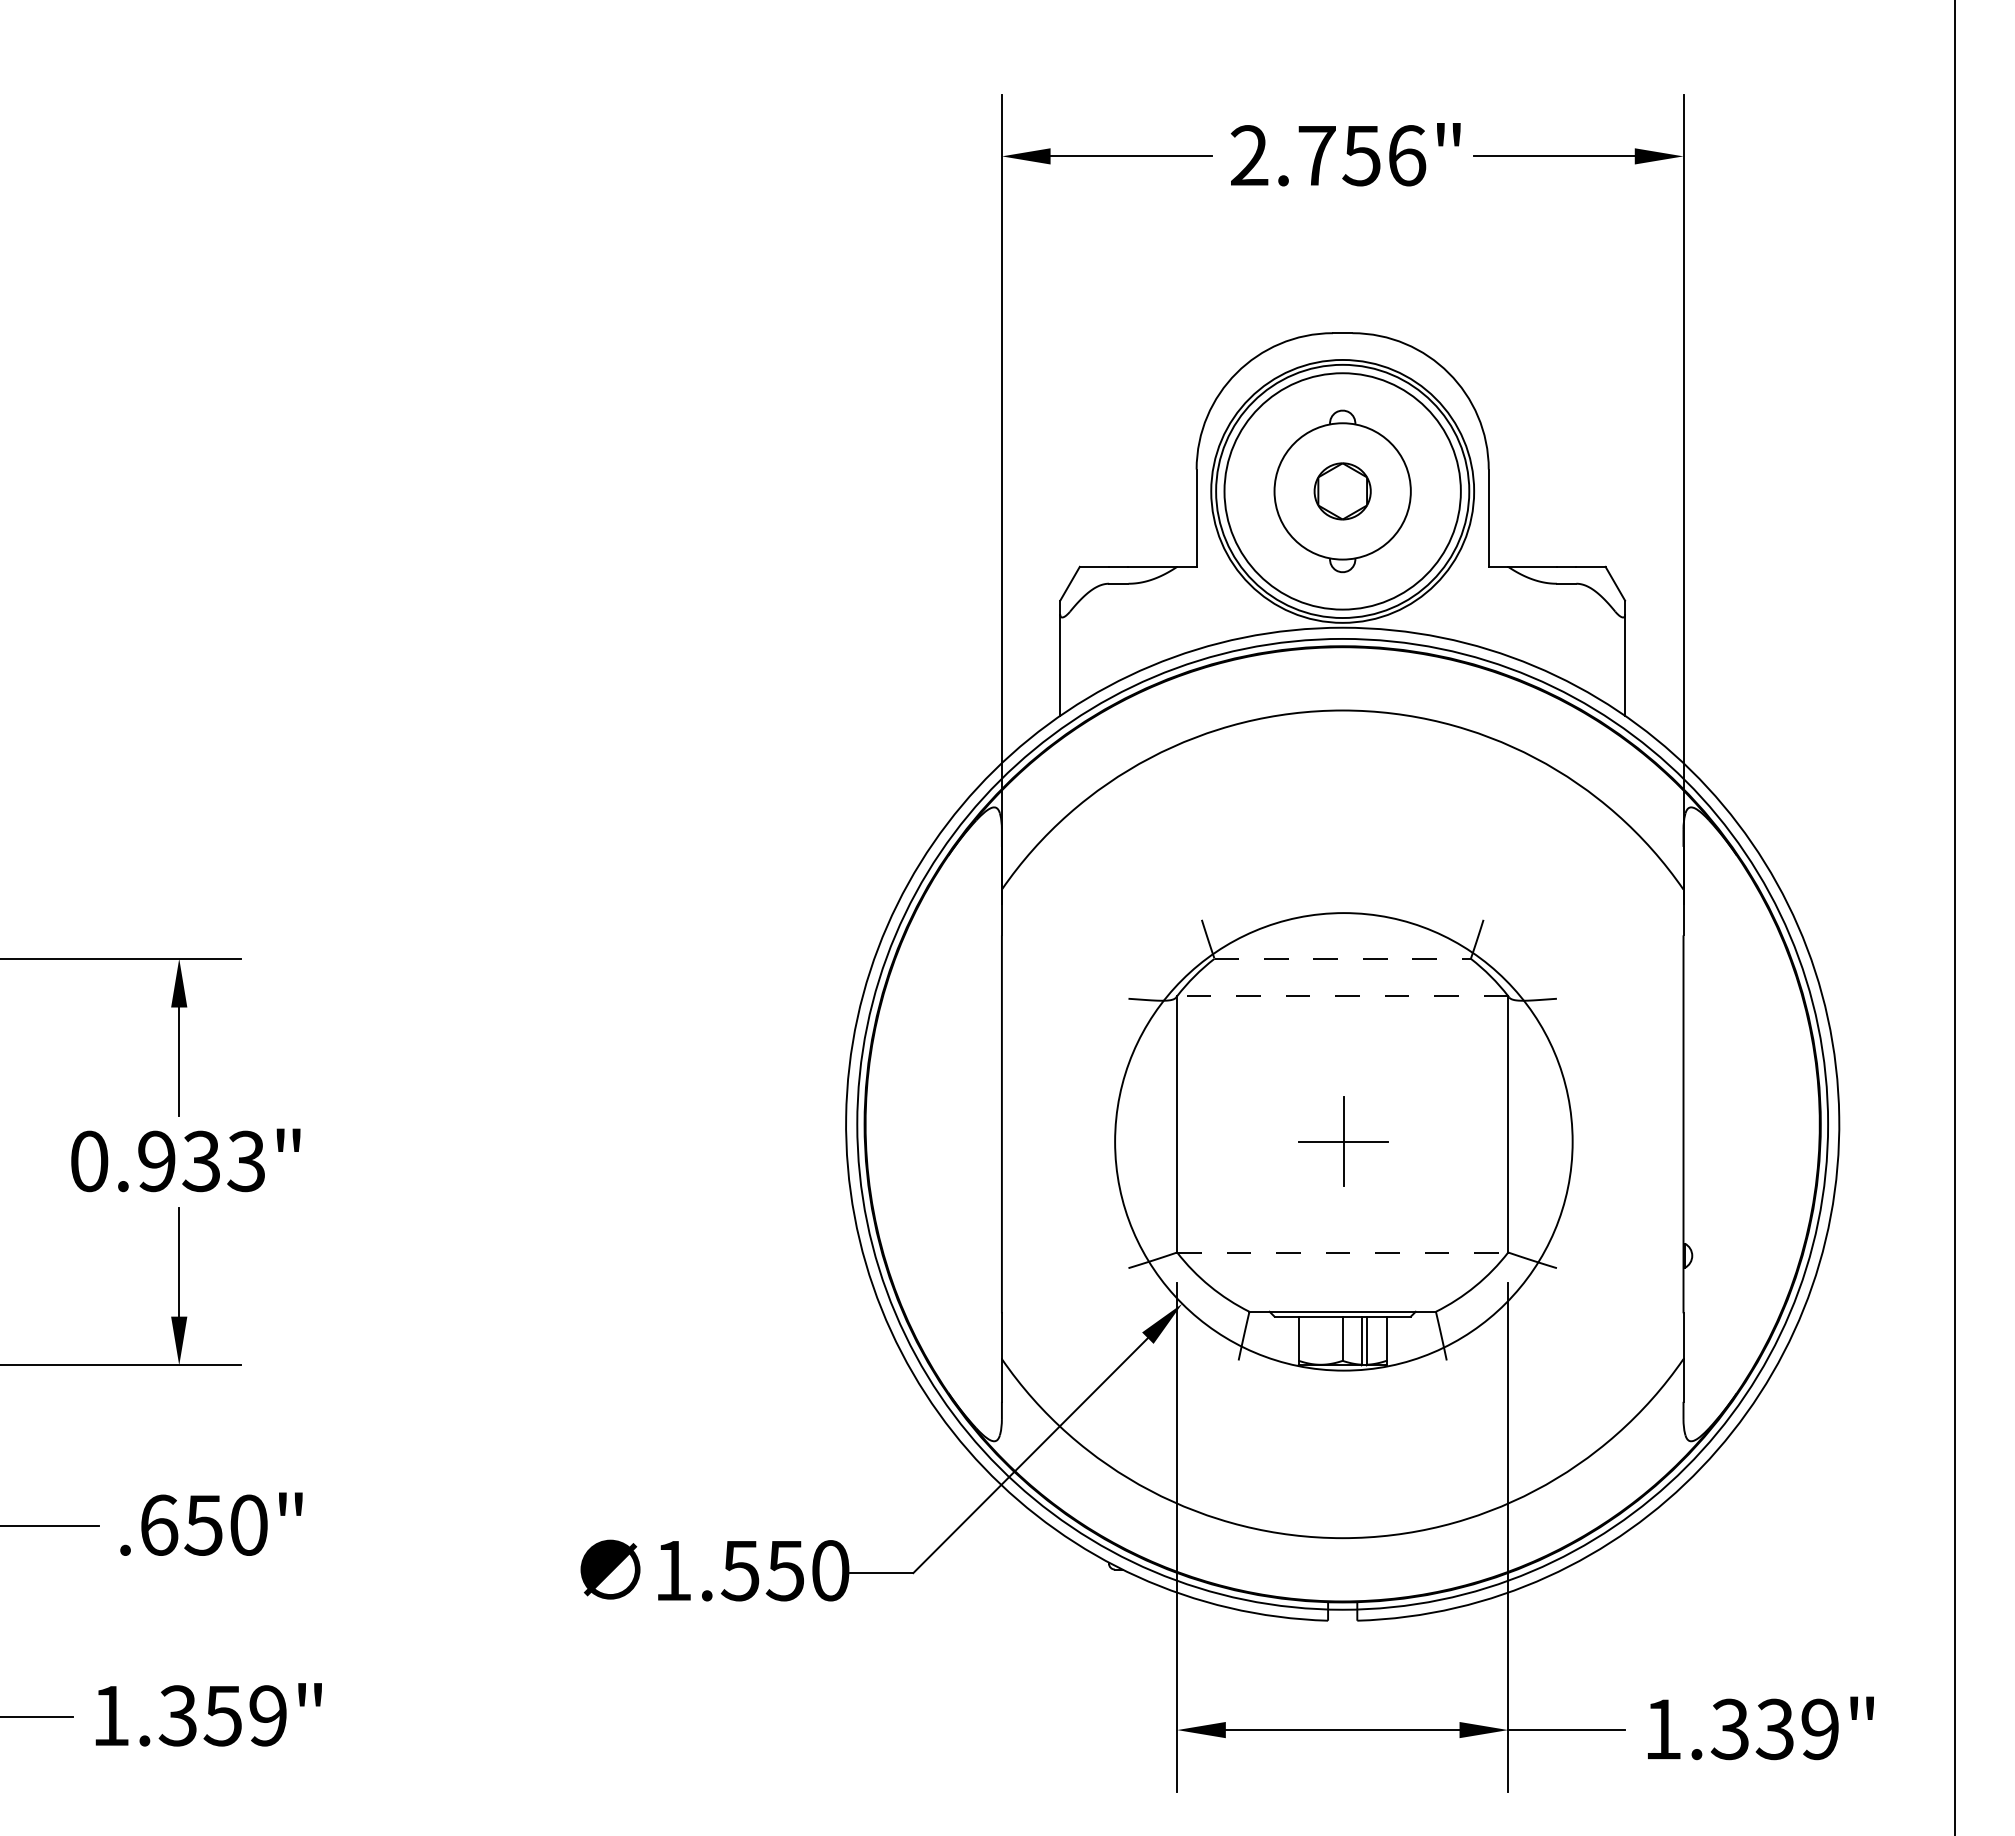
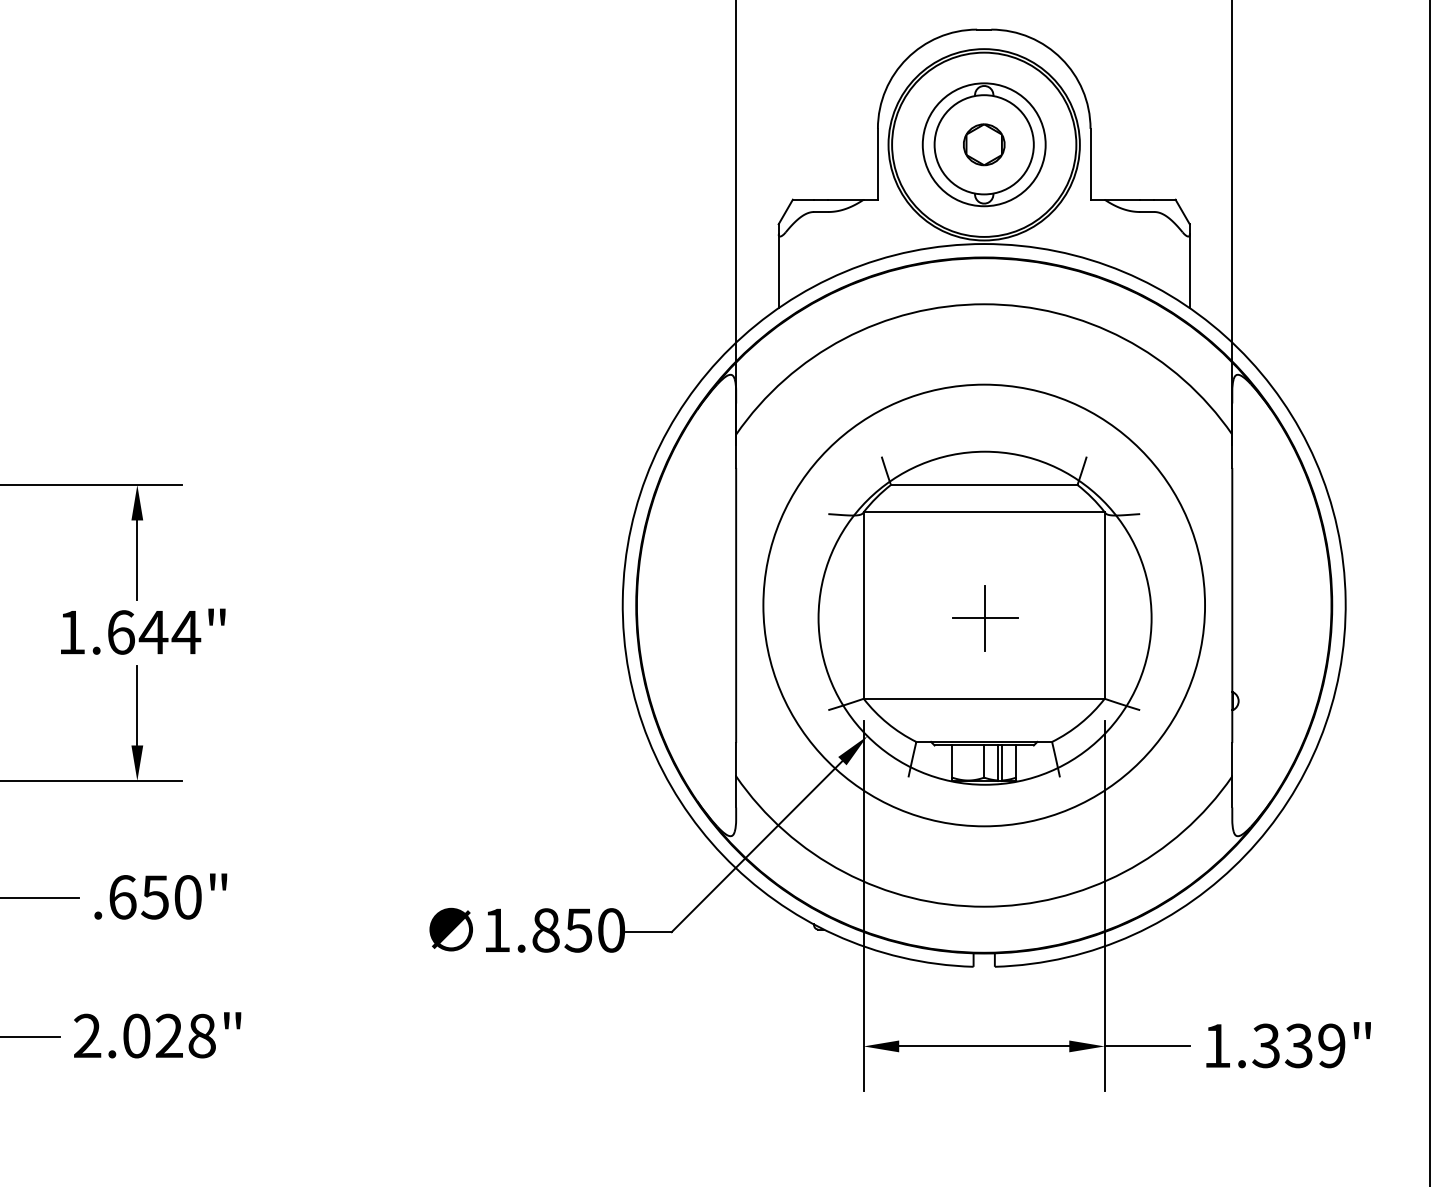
circle: (1342, 491) -> (984, 144), size x0.71
line: (1343, 958) -> (984, 484), dashed -> solid
line: (1342, 996) -> (984, 512), dashed -> solid
circle: (1342, 1123) -> (984, 604), size x0.62
text: (168, 1161) -> (129, 632), 0.933" -> 1.644"
line: (1342, 1252) -> (984, 698), dashed -> solid
text: (739, 1570) -> (545, 930), 1.550 -> 1.850
text: (189, 1715) -> (144, 1035), 1.359" -> 2.028"

